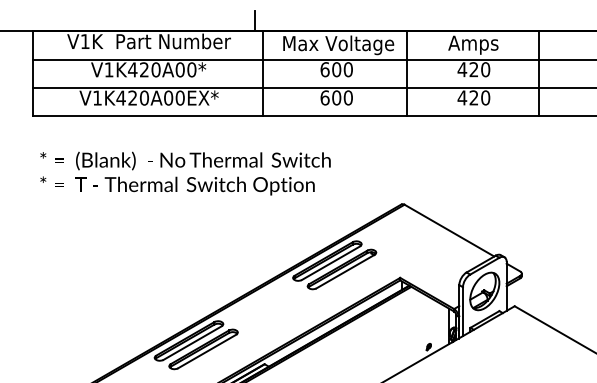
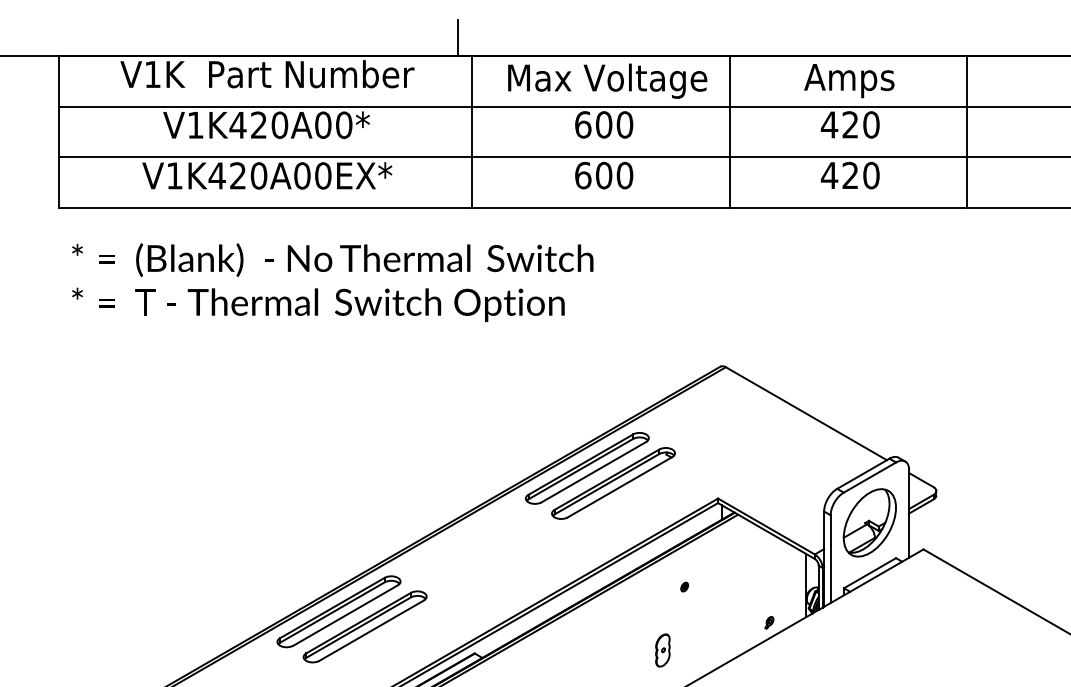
text: (185, 173) -> (332, 282), moved
part: (381, 326) -> (684, 585), added
part: (369, 362) -> (662, 650), added

